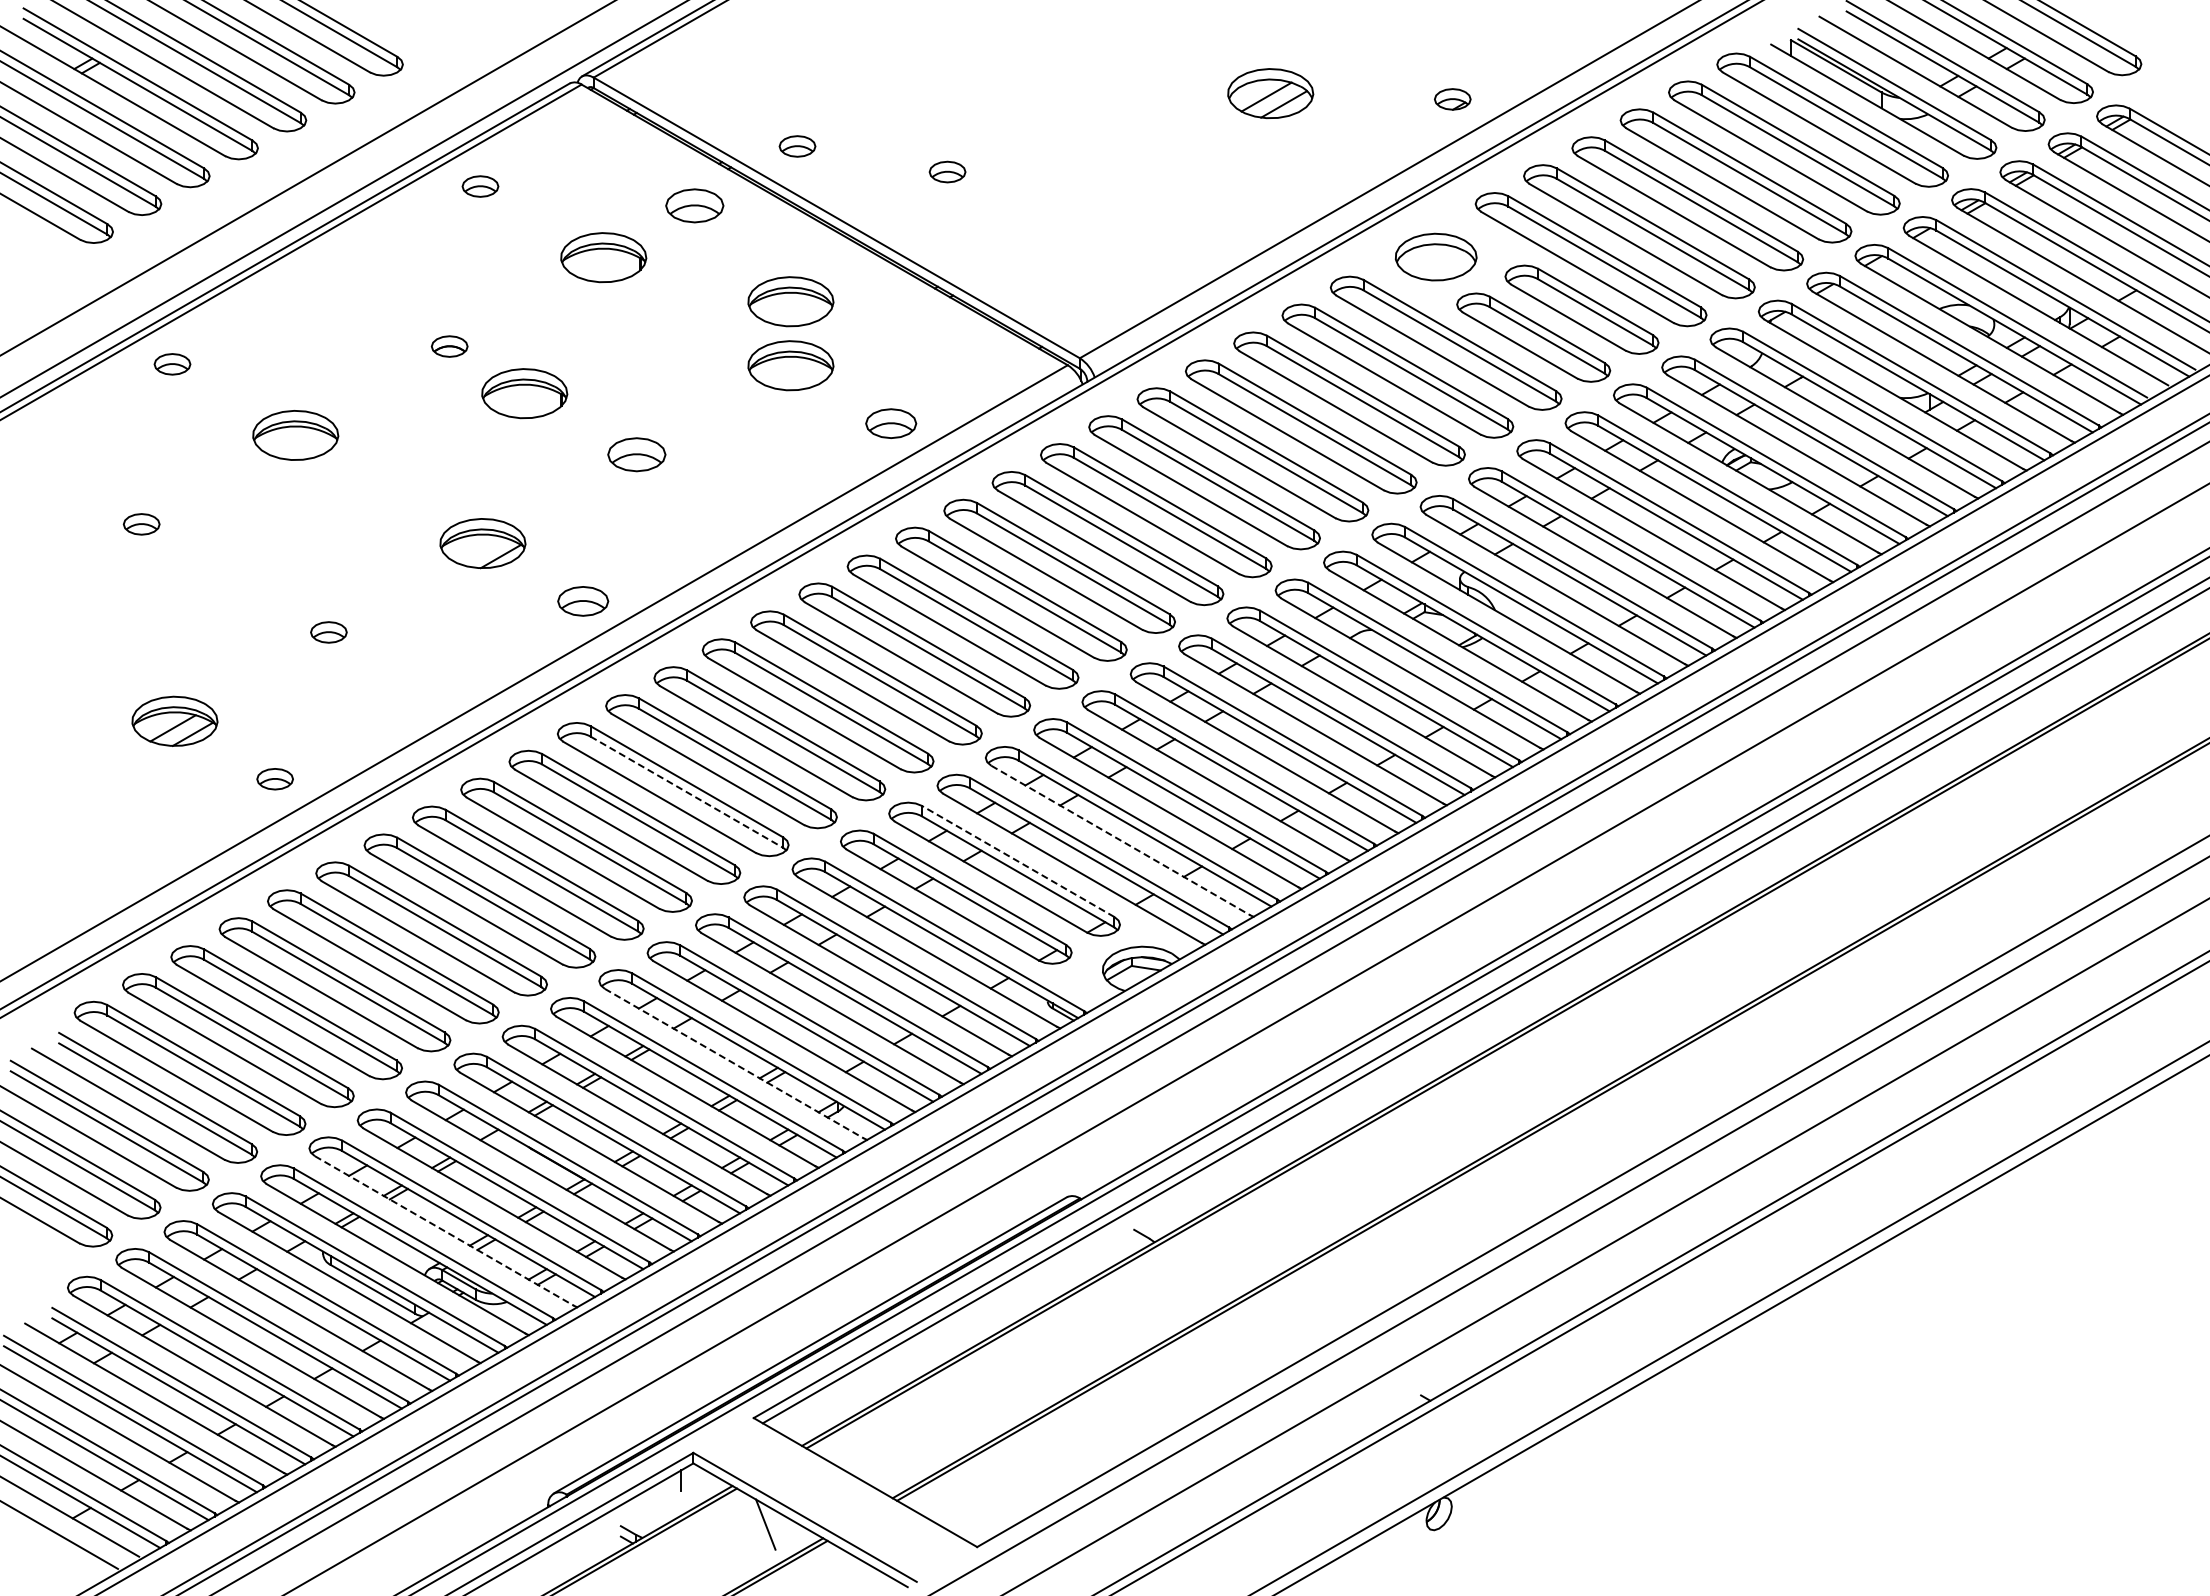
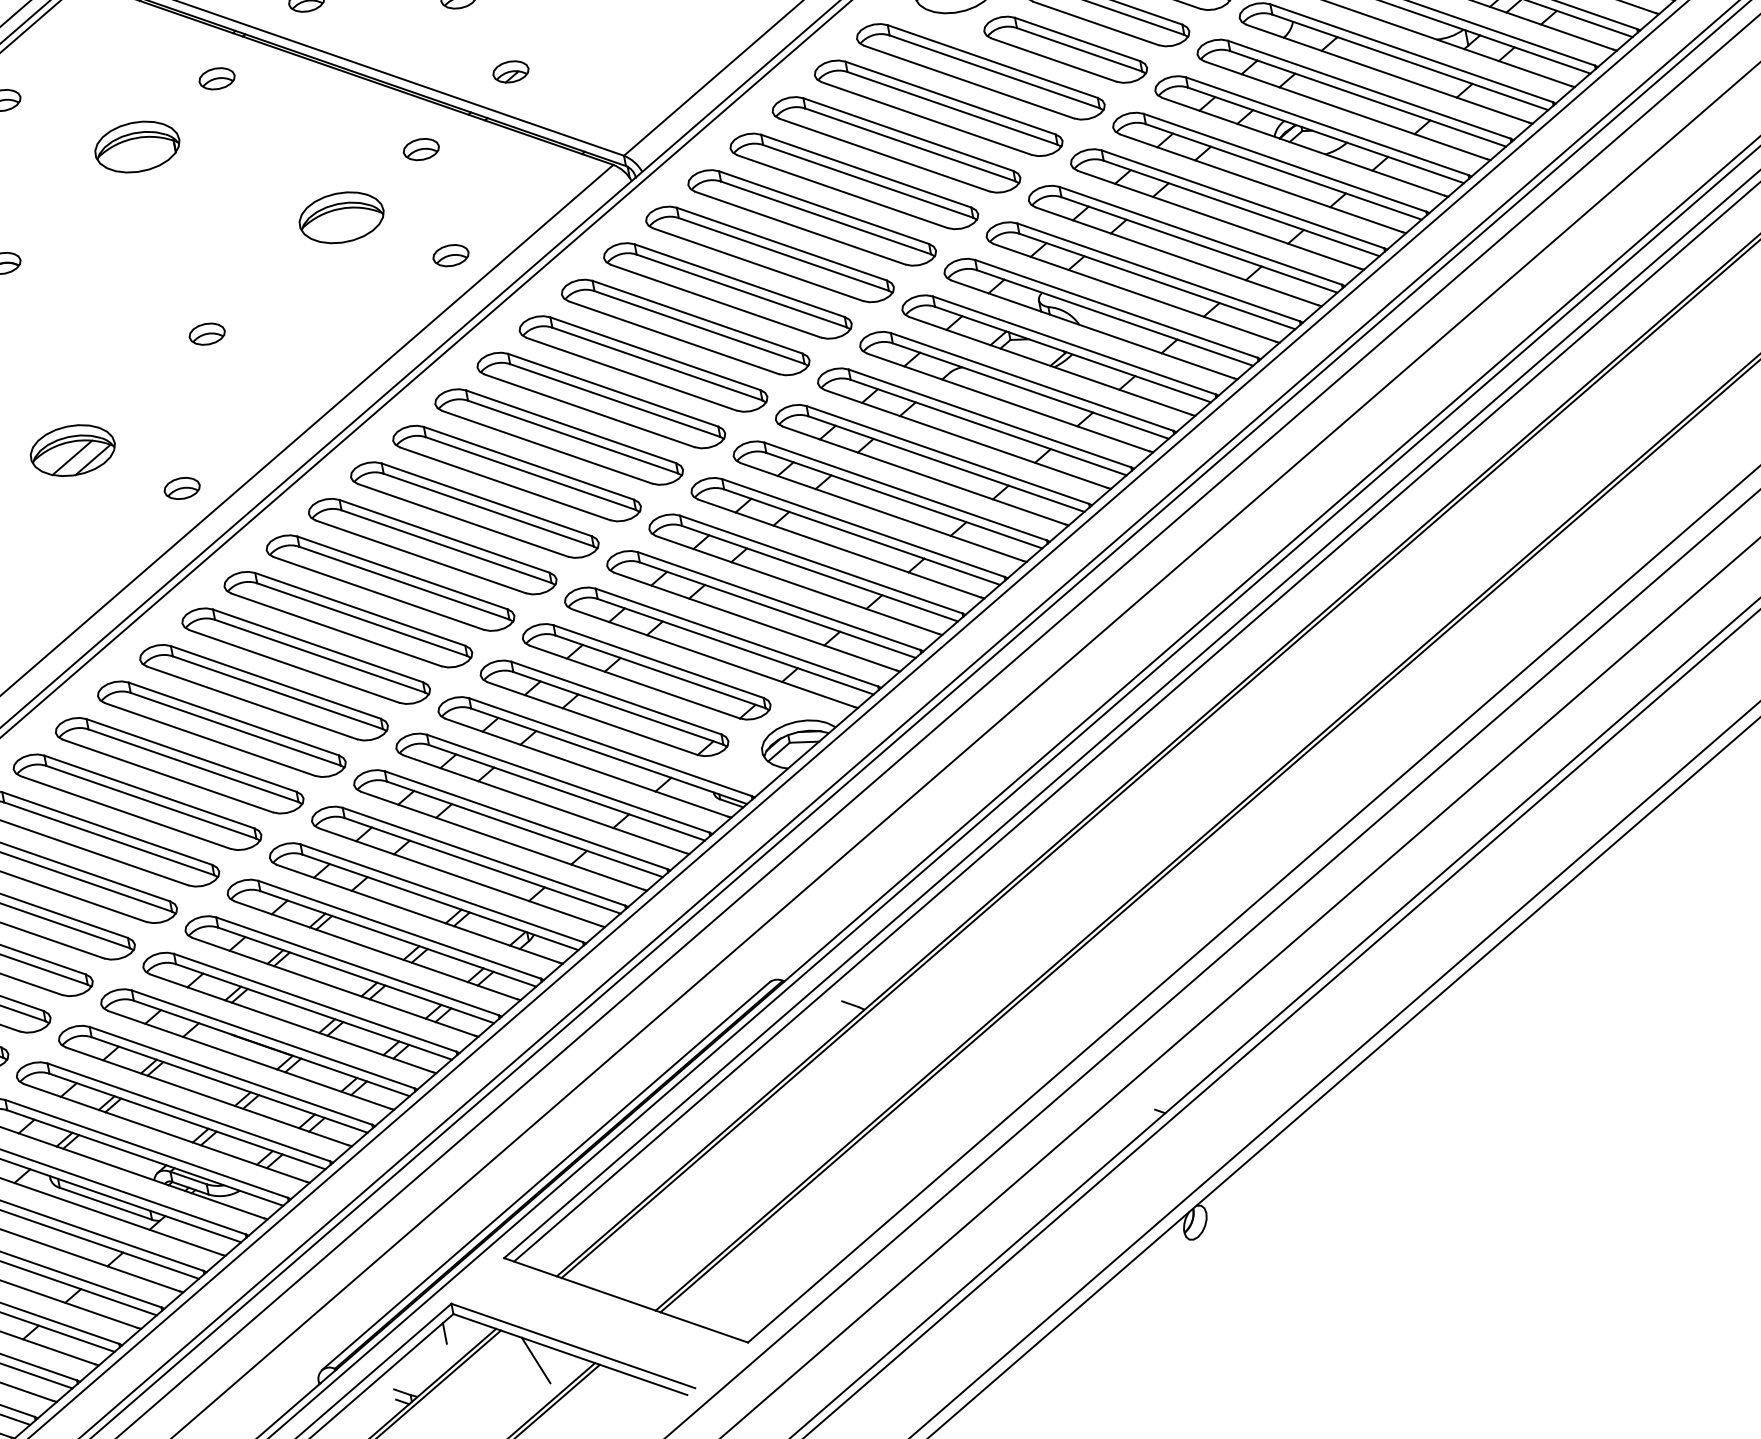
part: (694, 205) -> (216, 78), size x0.62
part: (984, 254) -> (510, 71), added
part: (790, 301) -> (329, 154), removed
part: (881, 313) -> (420, 149), added
part: (524, 393) -> (85, 295), removed
part: (890, 423) -> (450, 255), size x0.71
part: (636, 454) -> (206, 334), size x0.62
line: (480, 550) -> (71, 457), added
part: (582, 601) -> (181, 488), size x0.71
line: (687, 792) -> (320, 656), dashed -> solid
line: (1121, 840) -> (756, 621), dashed -> solid
line: (1017, 861) -> (657, 661), dashed -> solid
line: (734, 1063) -> (418, 913), dashed -> solid
line: (444, 1231) -> (165, 1133), dashed -> solid

